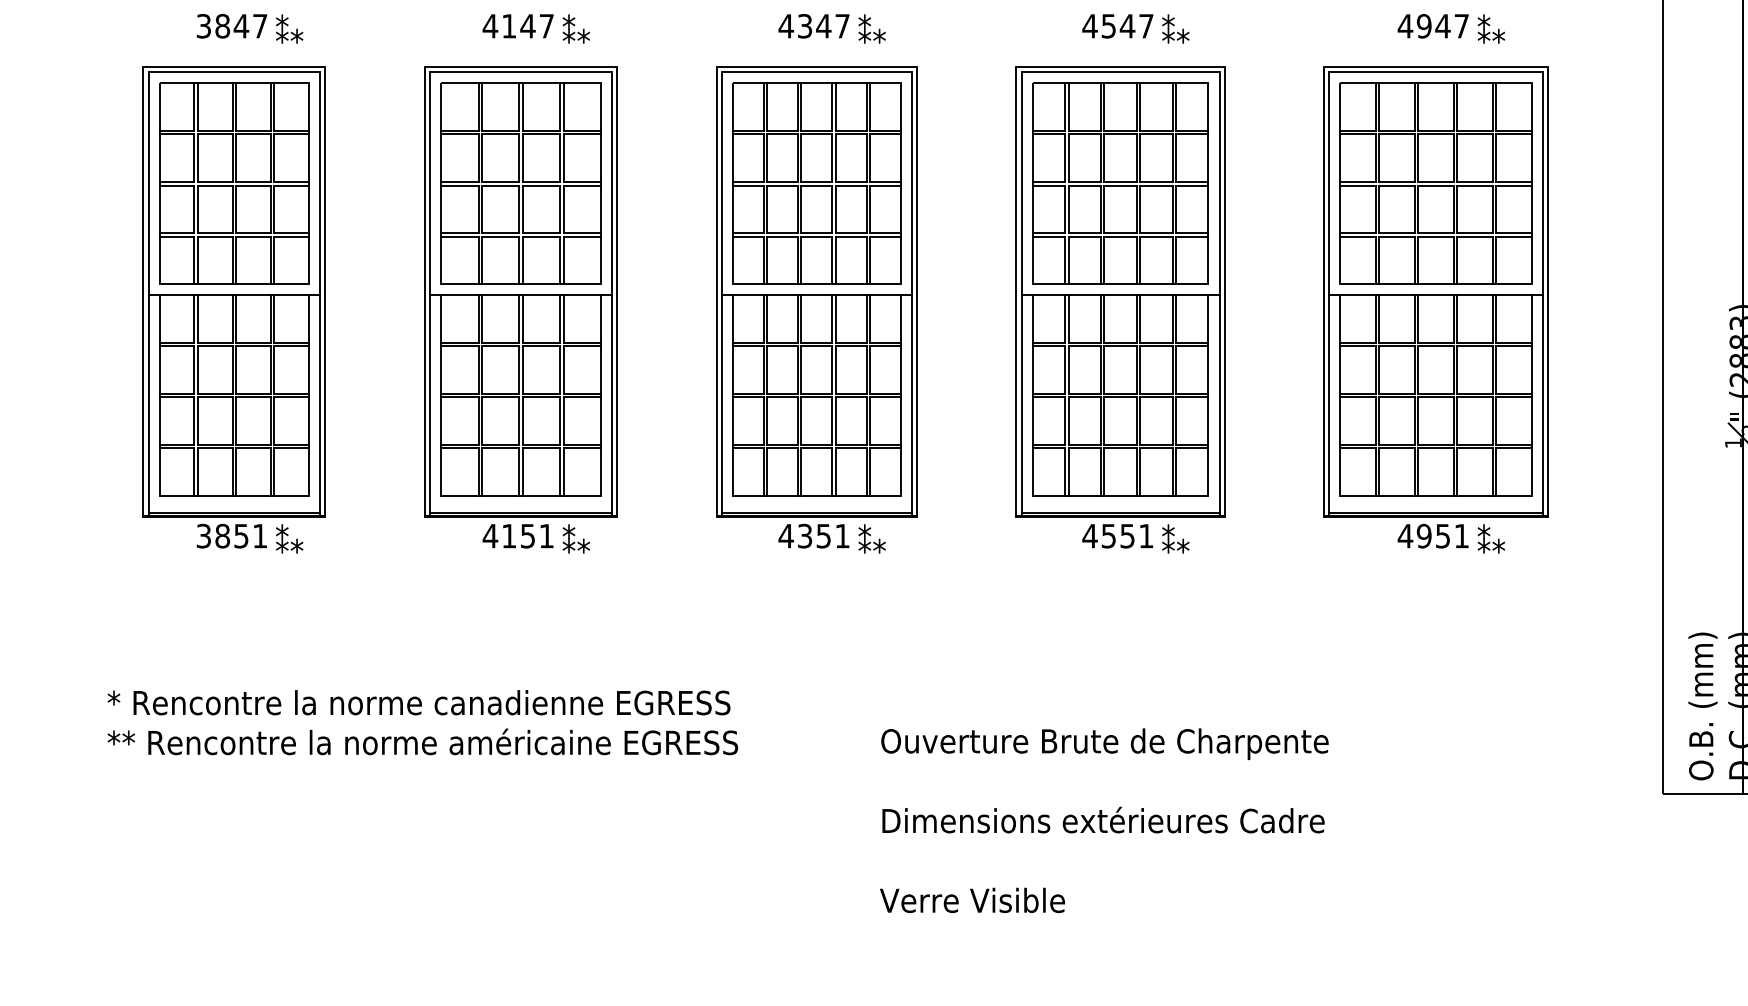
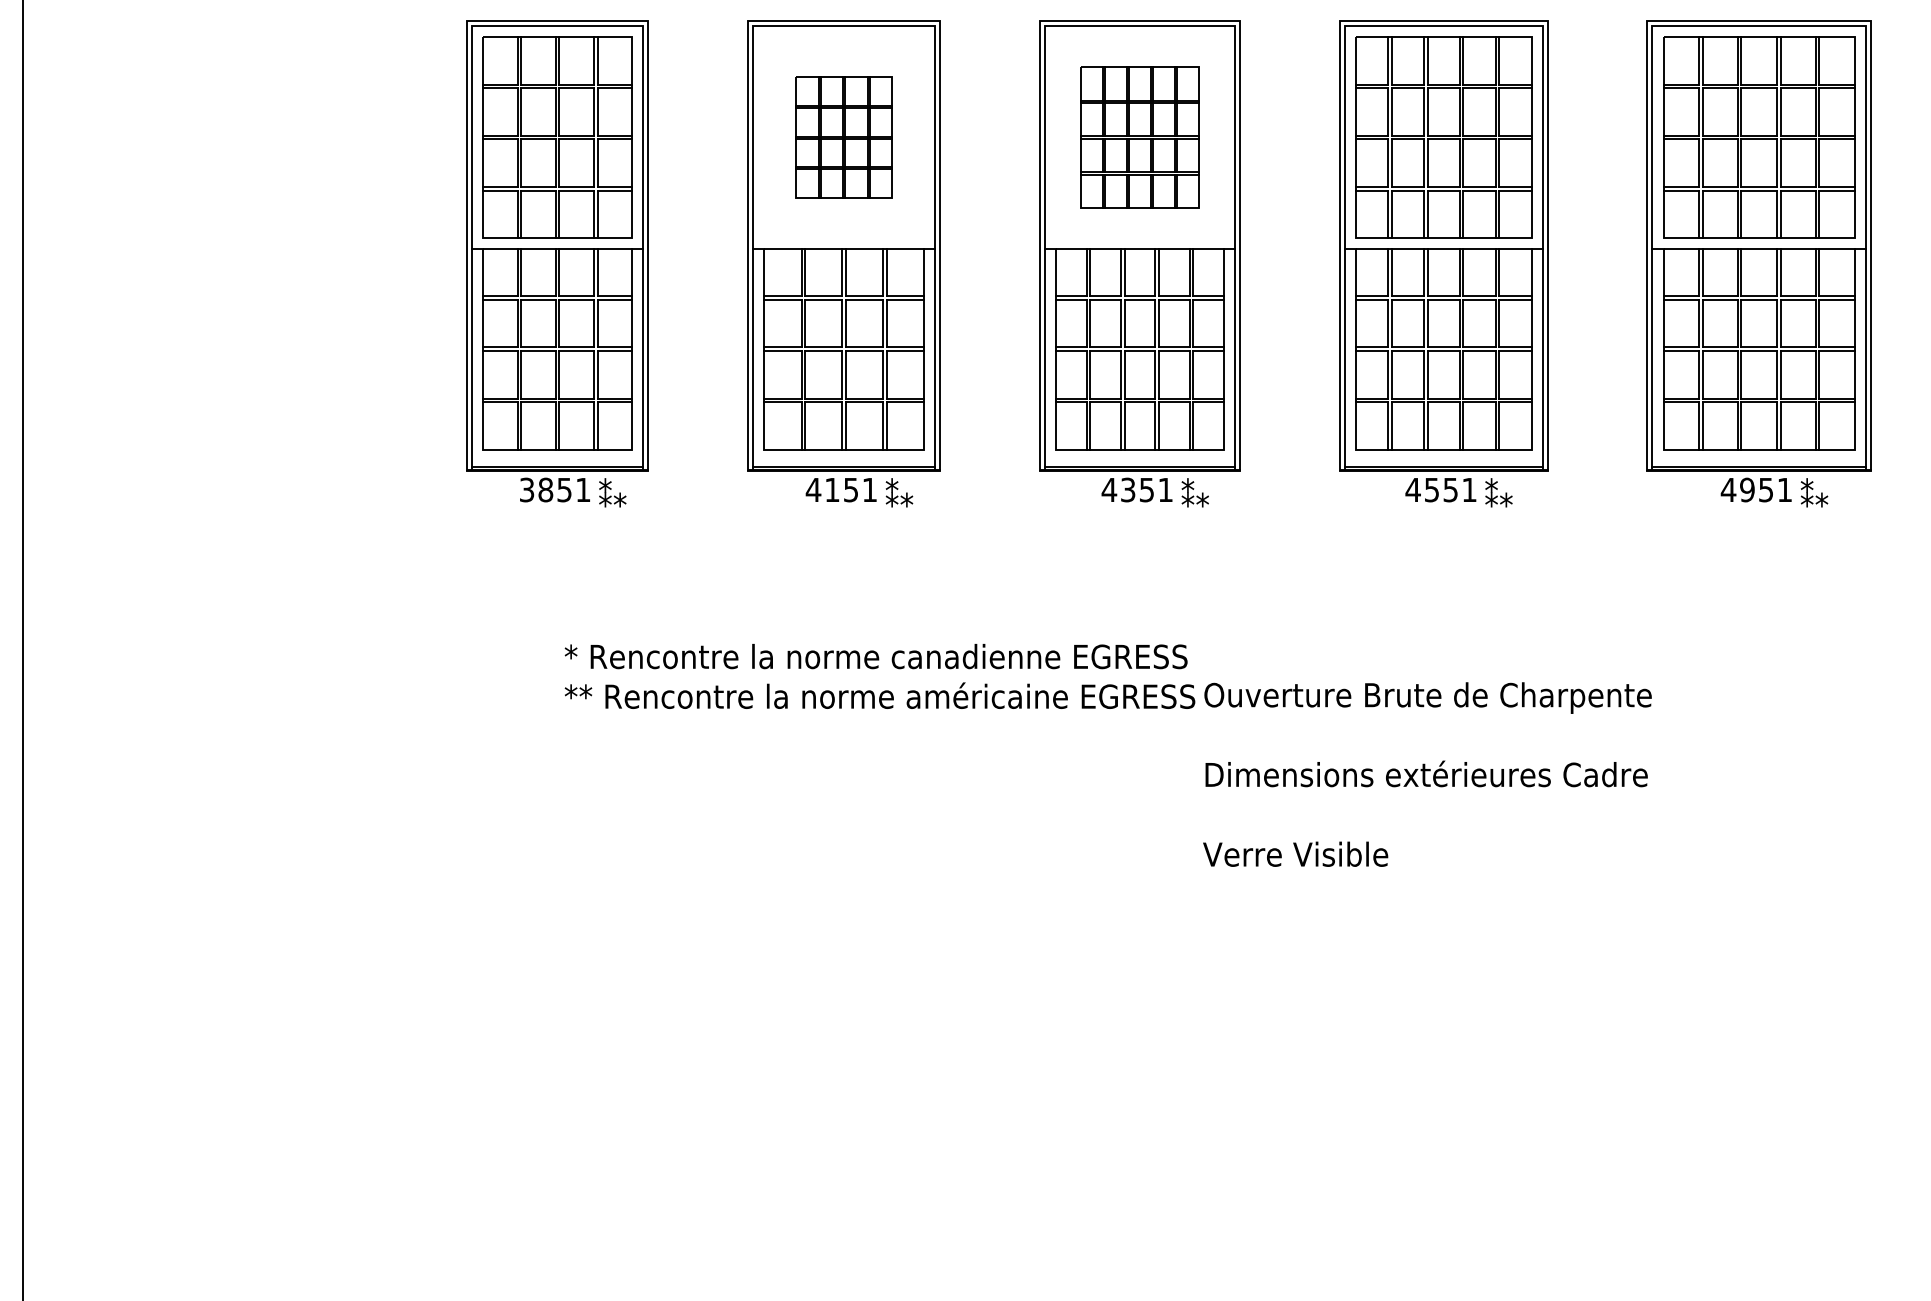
part: (520, 183) -> (843, 137), size x0.6
part: (816, 183) -> (1139, 137), size x0.7
text: (422, 722) -> (879, 676), moved

